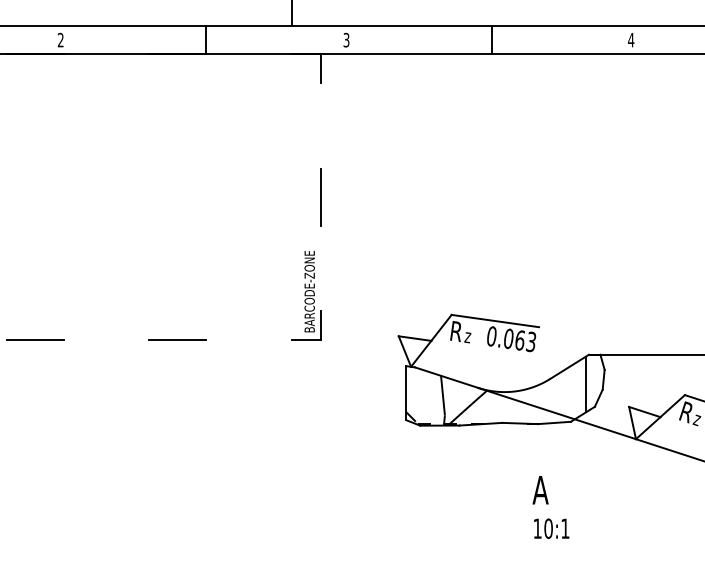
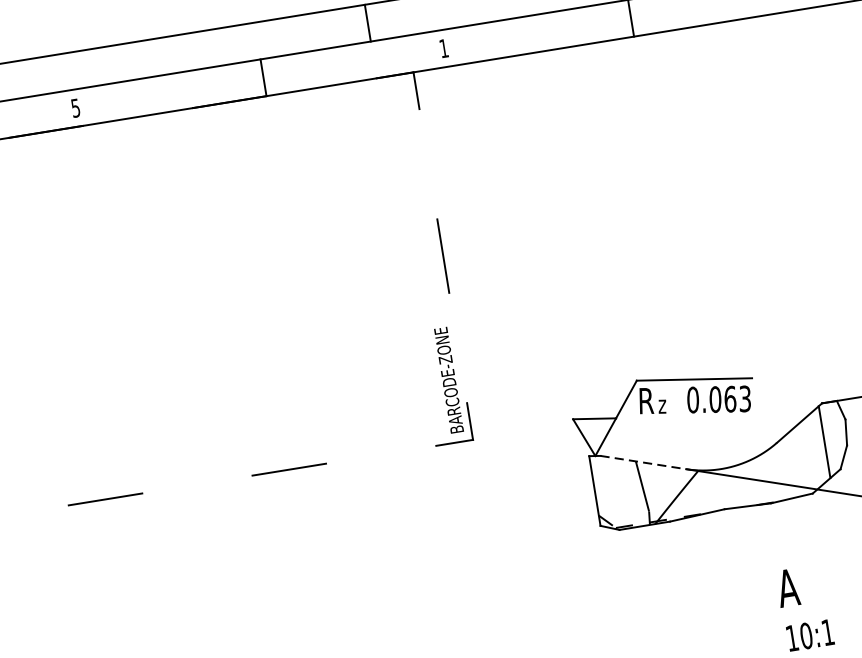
text: (60, 39) -> (75, 107), 2 -> 5
text: (346, 39) -> (443, 47), 3 -> 1
line: (447, 377) -> (644, 462), solid -> dashed

